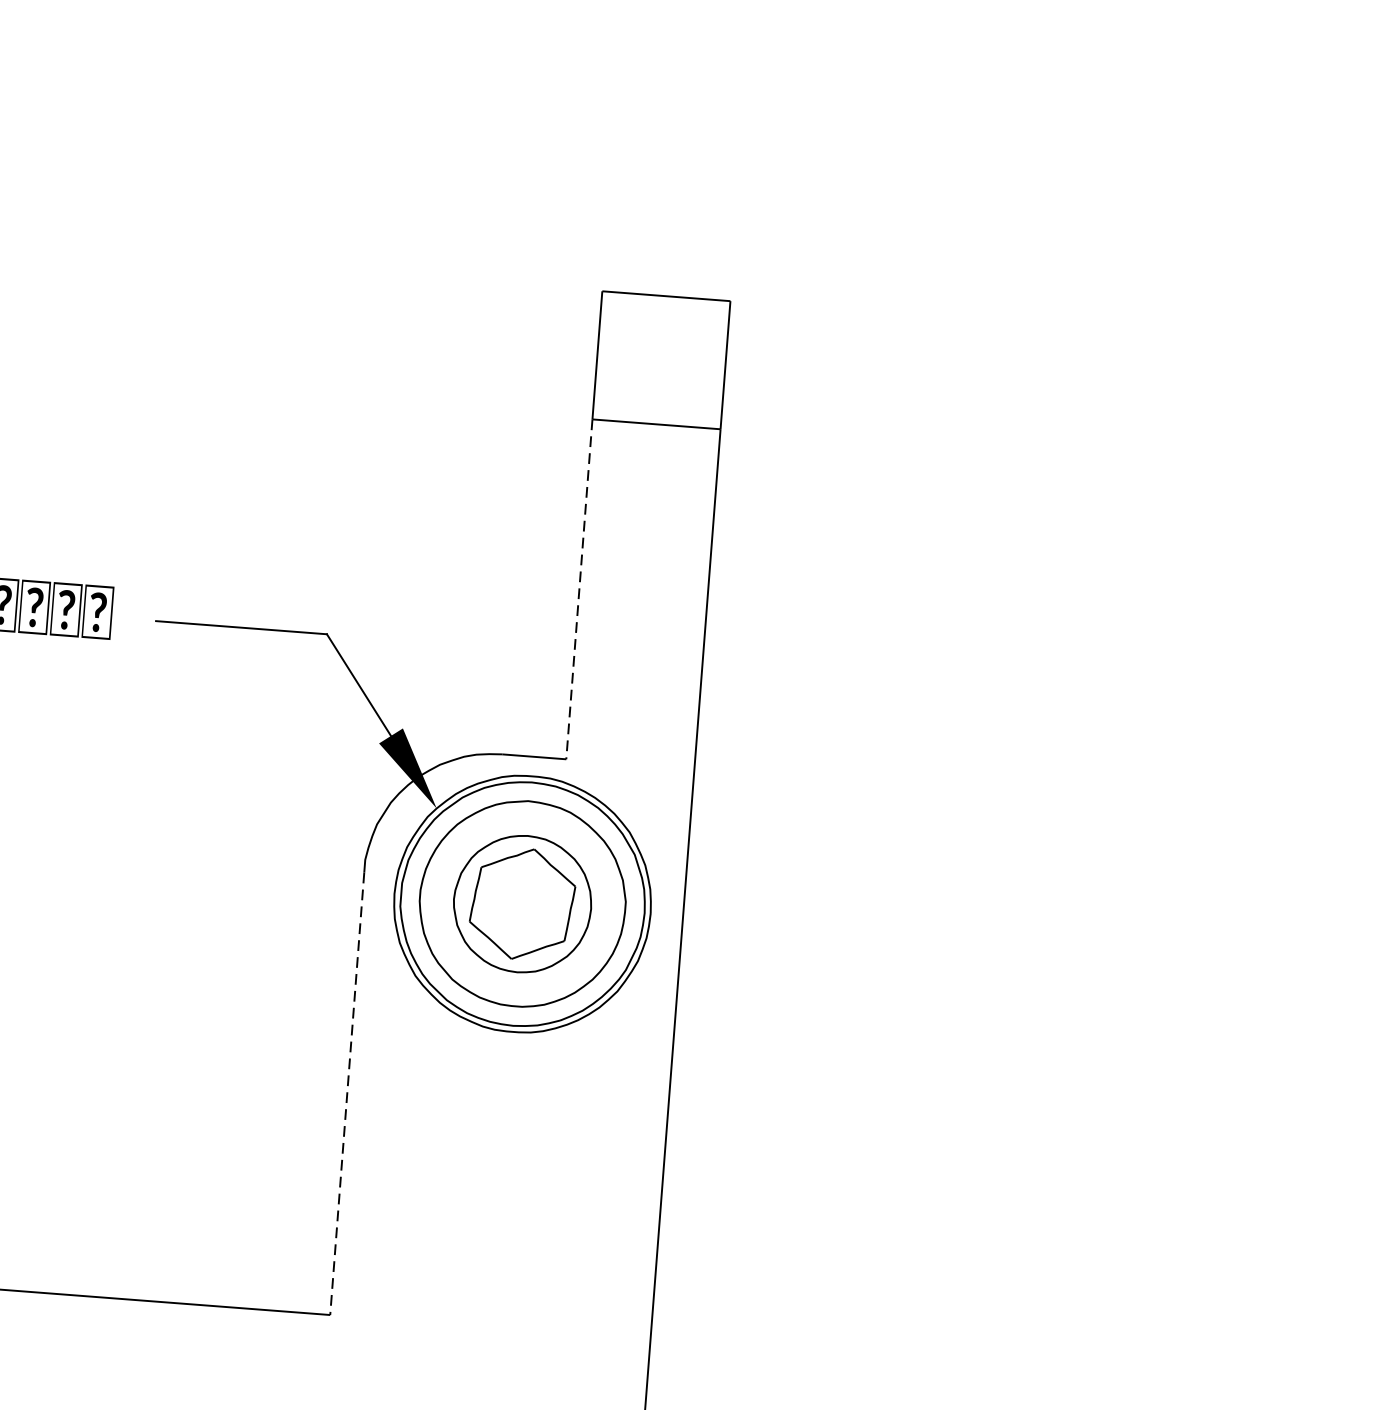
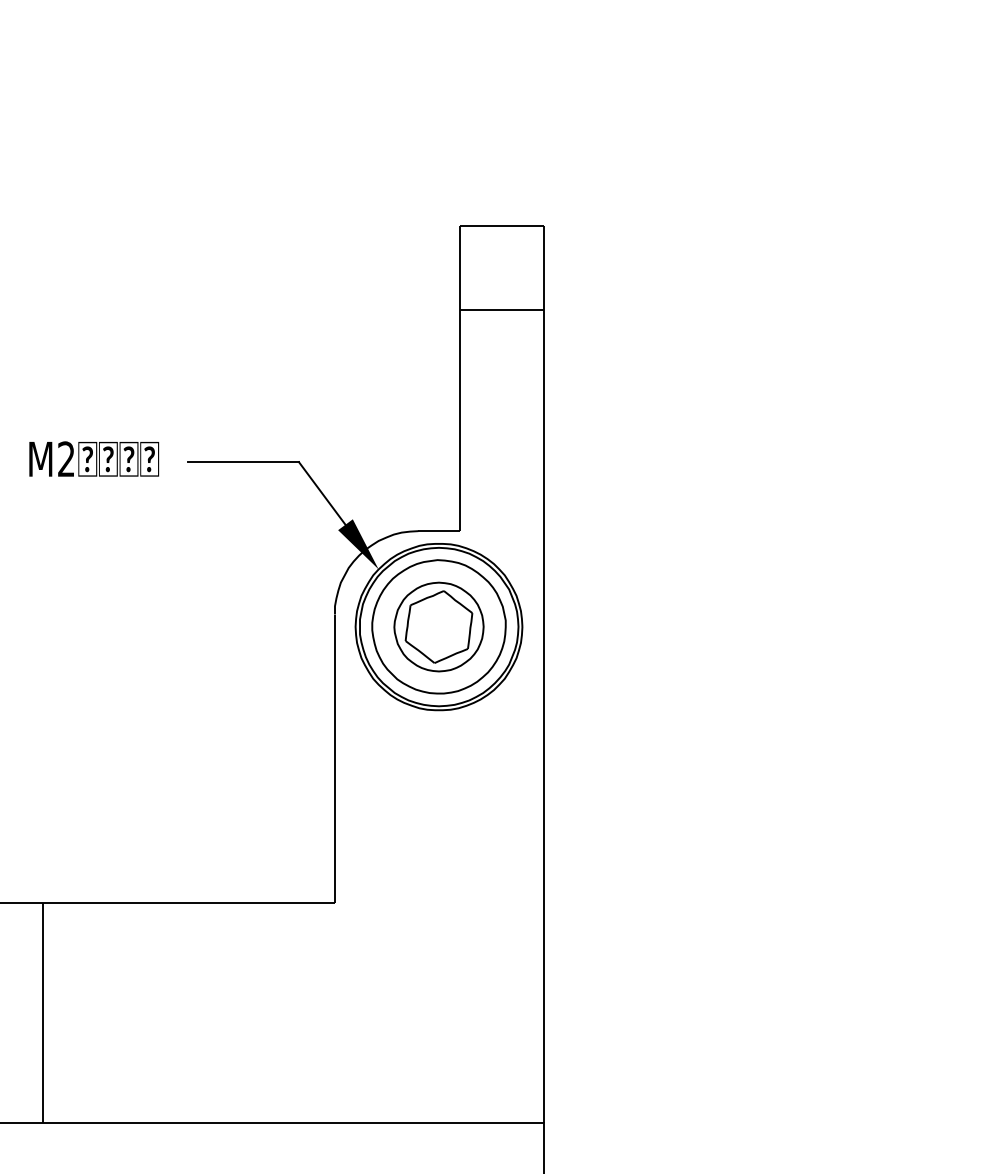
line: (579, 589) -> (460, 420), dashed -> solid
line: (346, 1095) -> (334, 759), dashed -> solid

